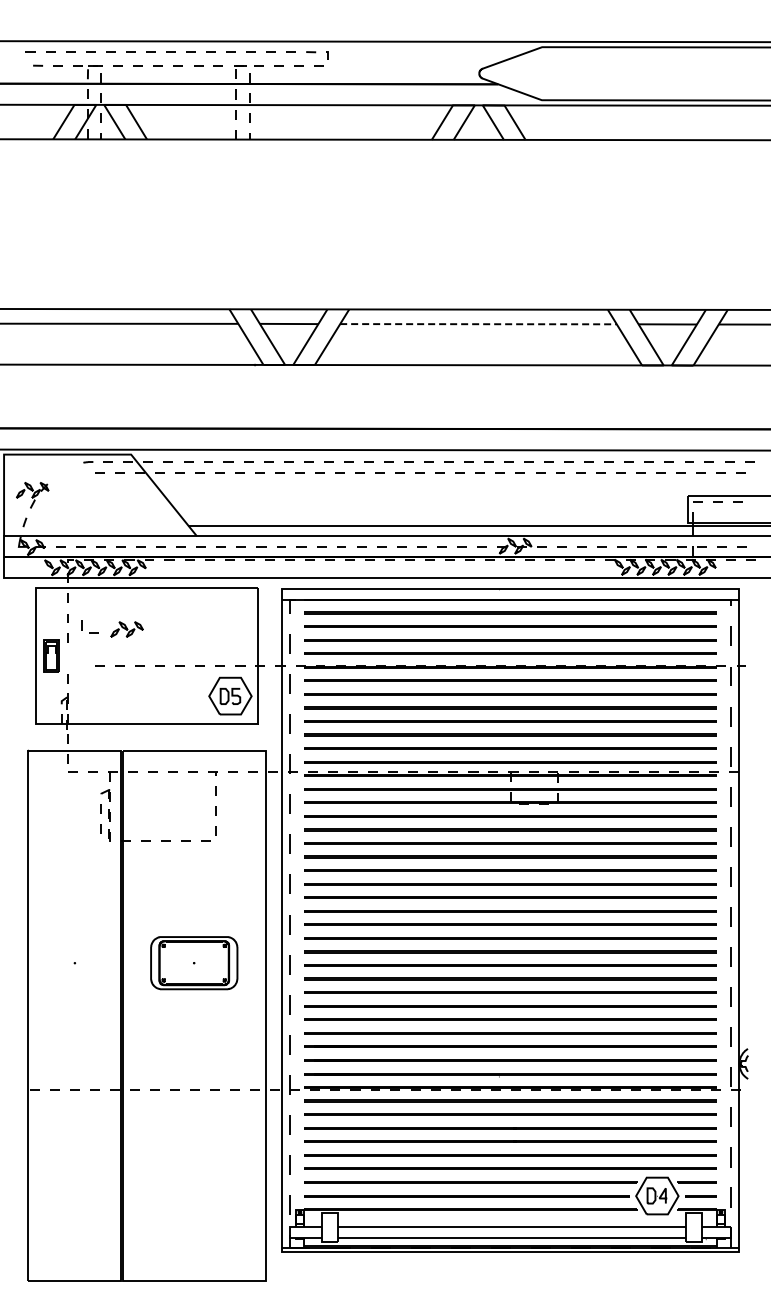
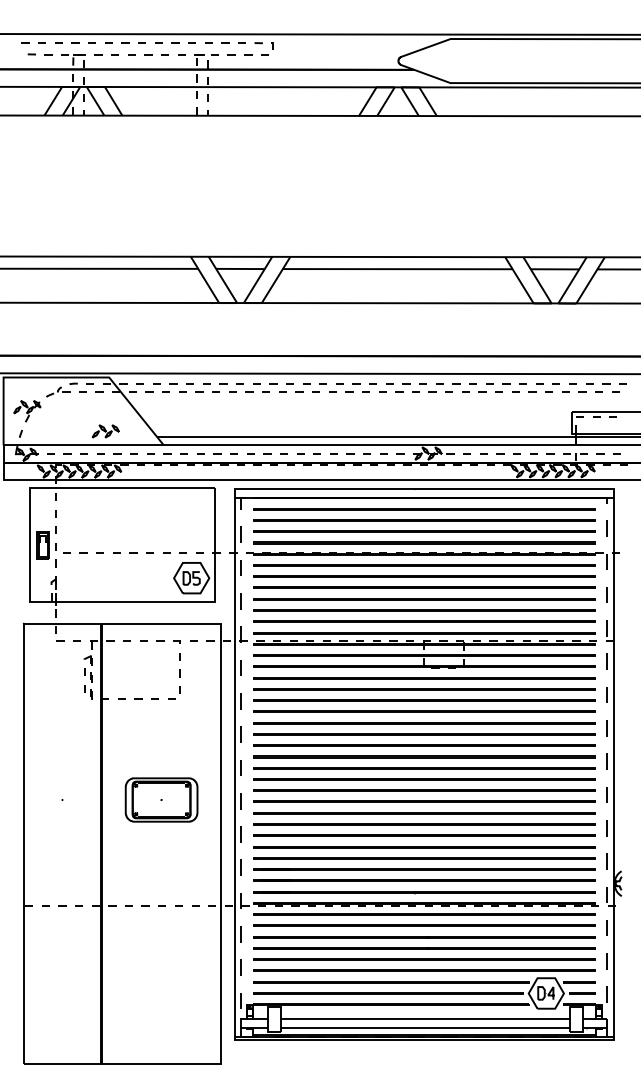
line: (478, 324) -> (397, 269), dashed -> solid
part: (69, 471) -> (57, 391), added
part: (89, 626) -> (62, 547), moved
part: (126, 629) -> (105, 431), moved

